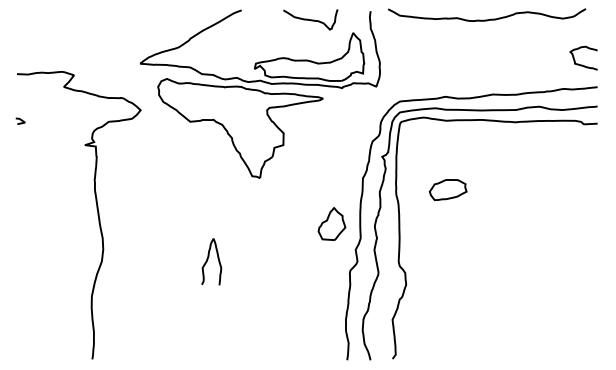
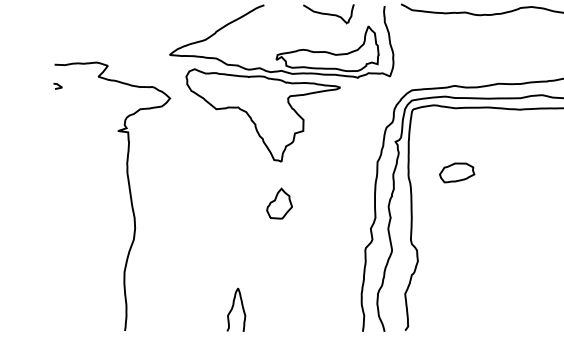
line: (20, 120) -> (57, 85), moved
part: (331, 223) -> (279, 203), moved
curve: (208, 259) -> (233, 307), moved

